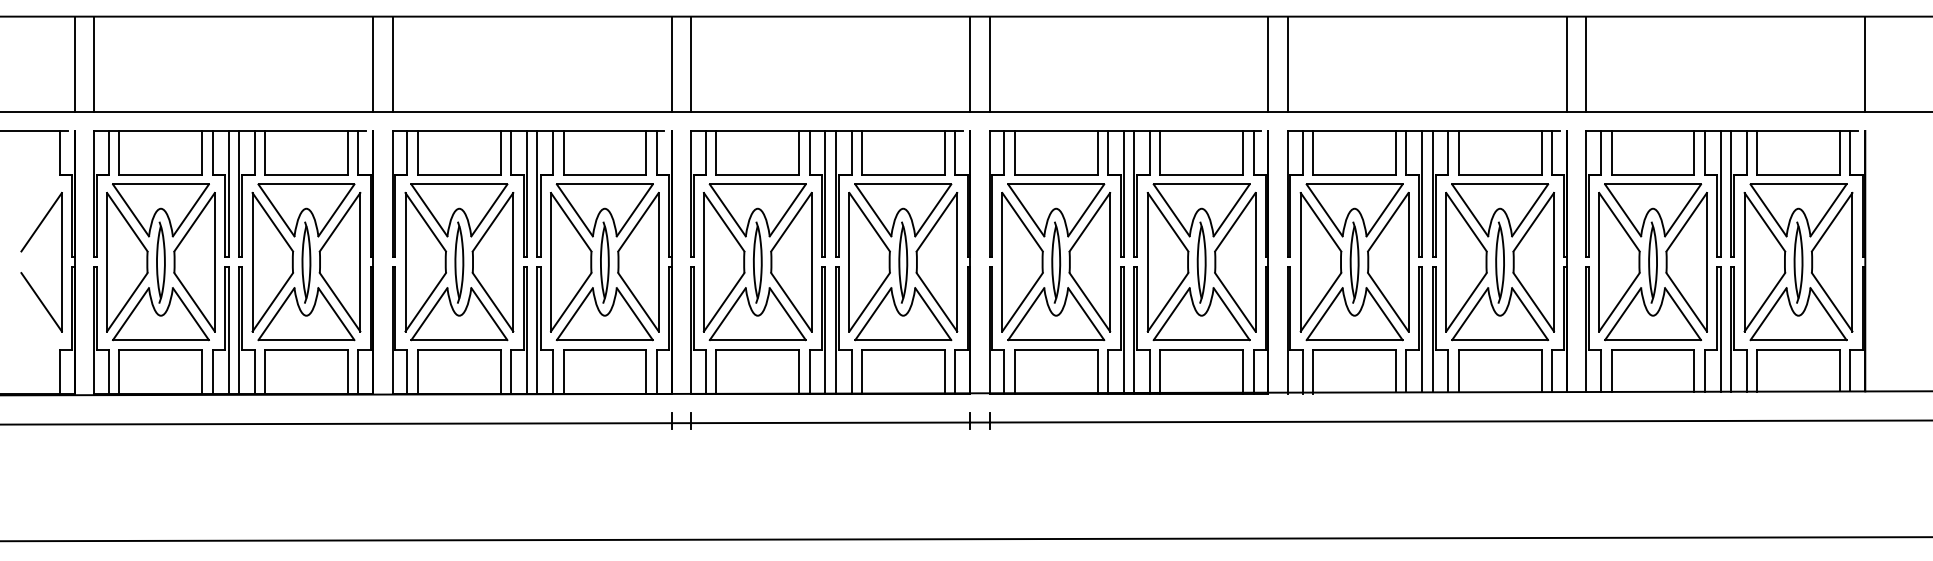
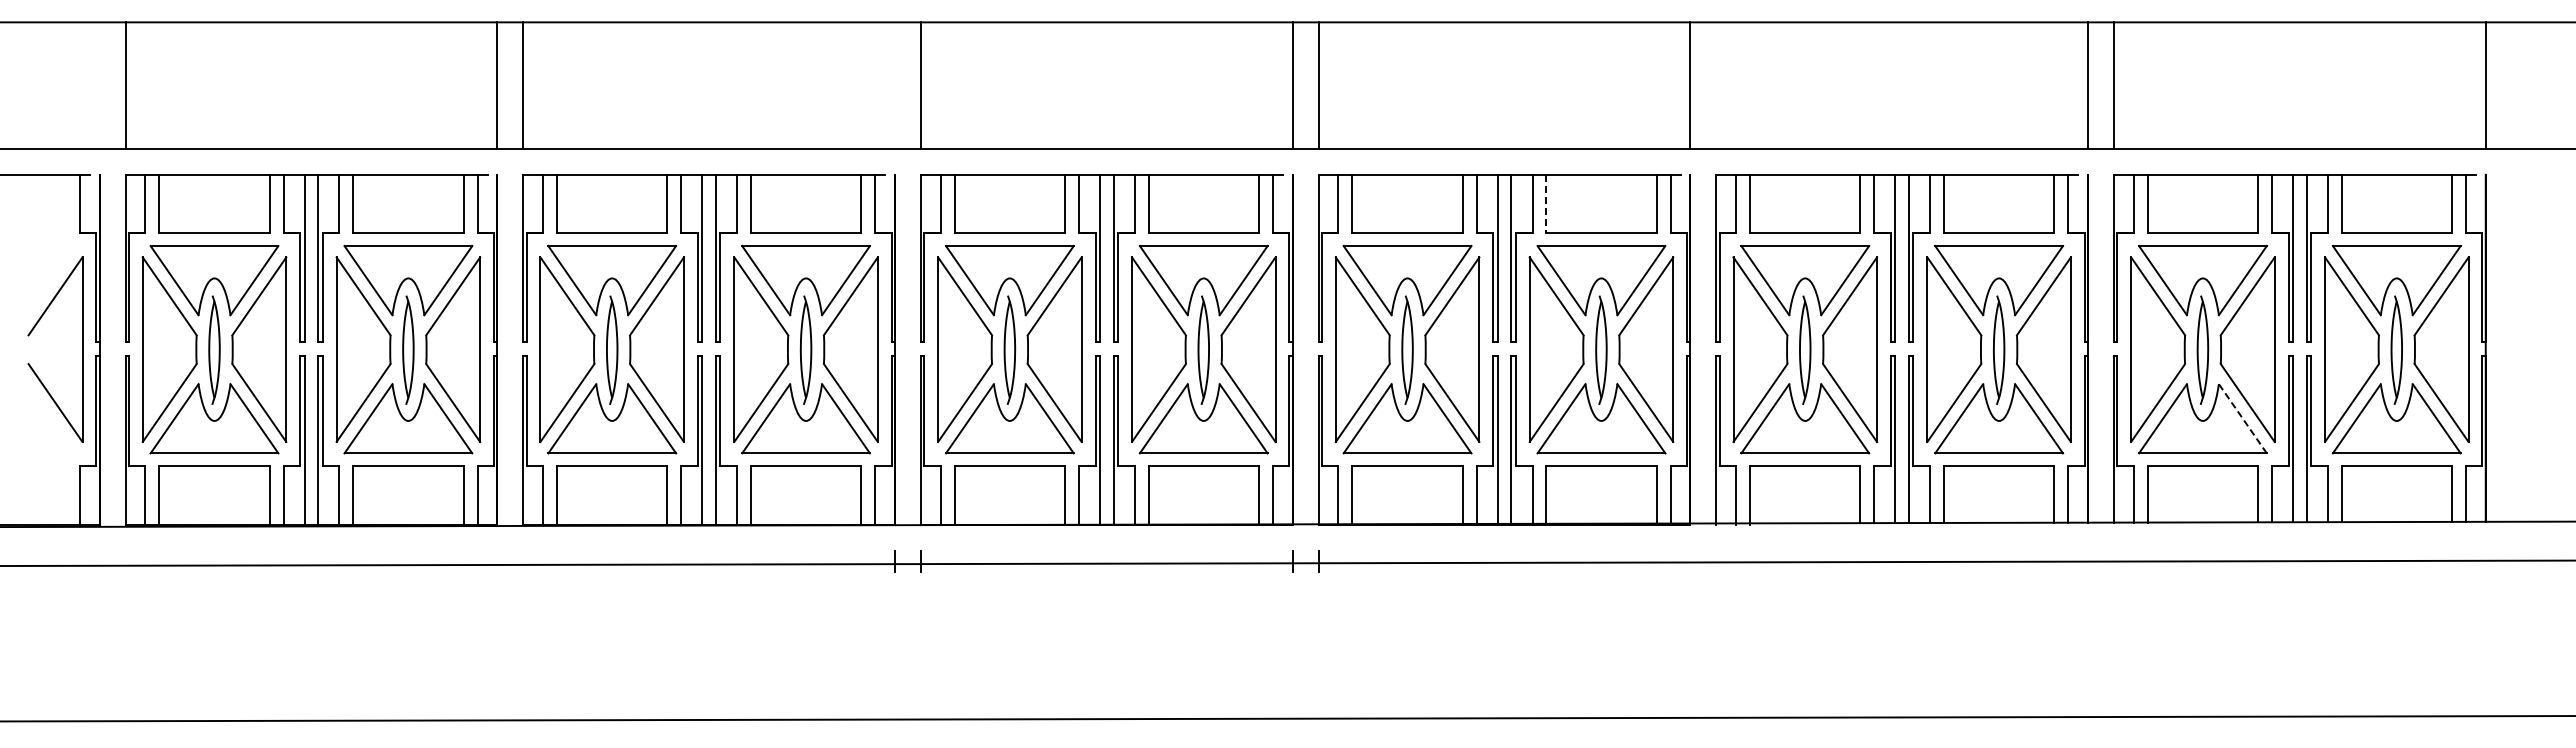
line: (74, 64) -> (99, 85), removed
line: (671, 64) -> (895, 85), removed
line: (1288, 64) -> (1716, 85), removed
line: (1160, 153) -> (1546, 204), solid -> dashed
line: (1682, 313) -> (2242, 418), solid -> dashed

